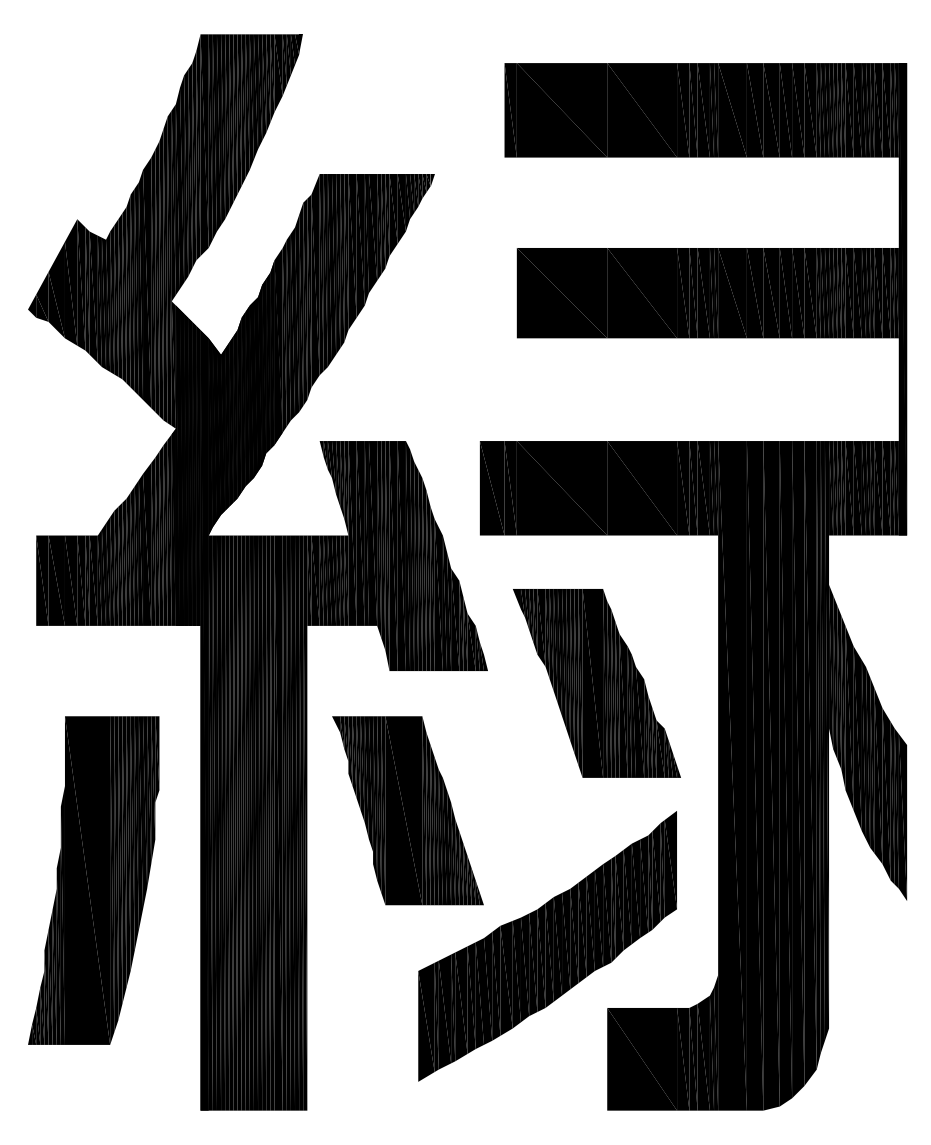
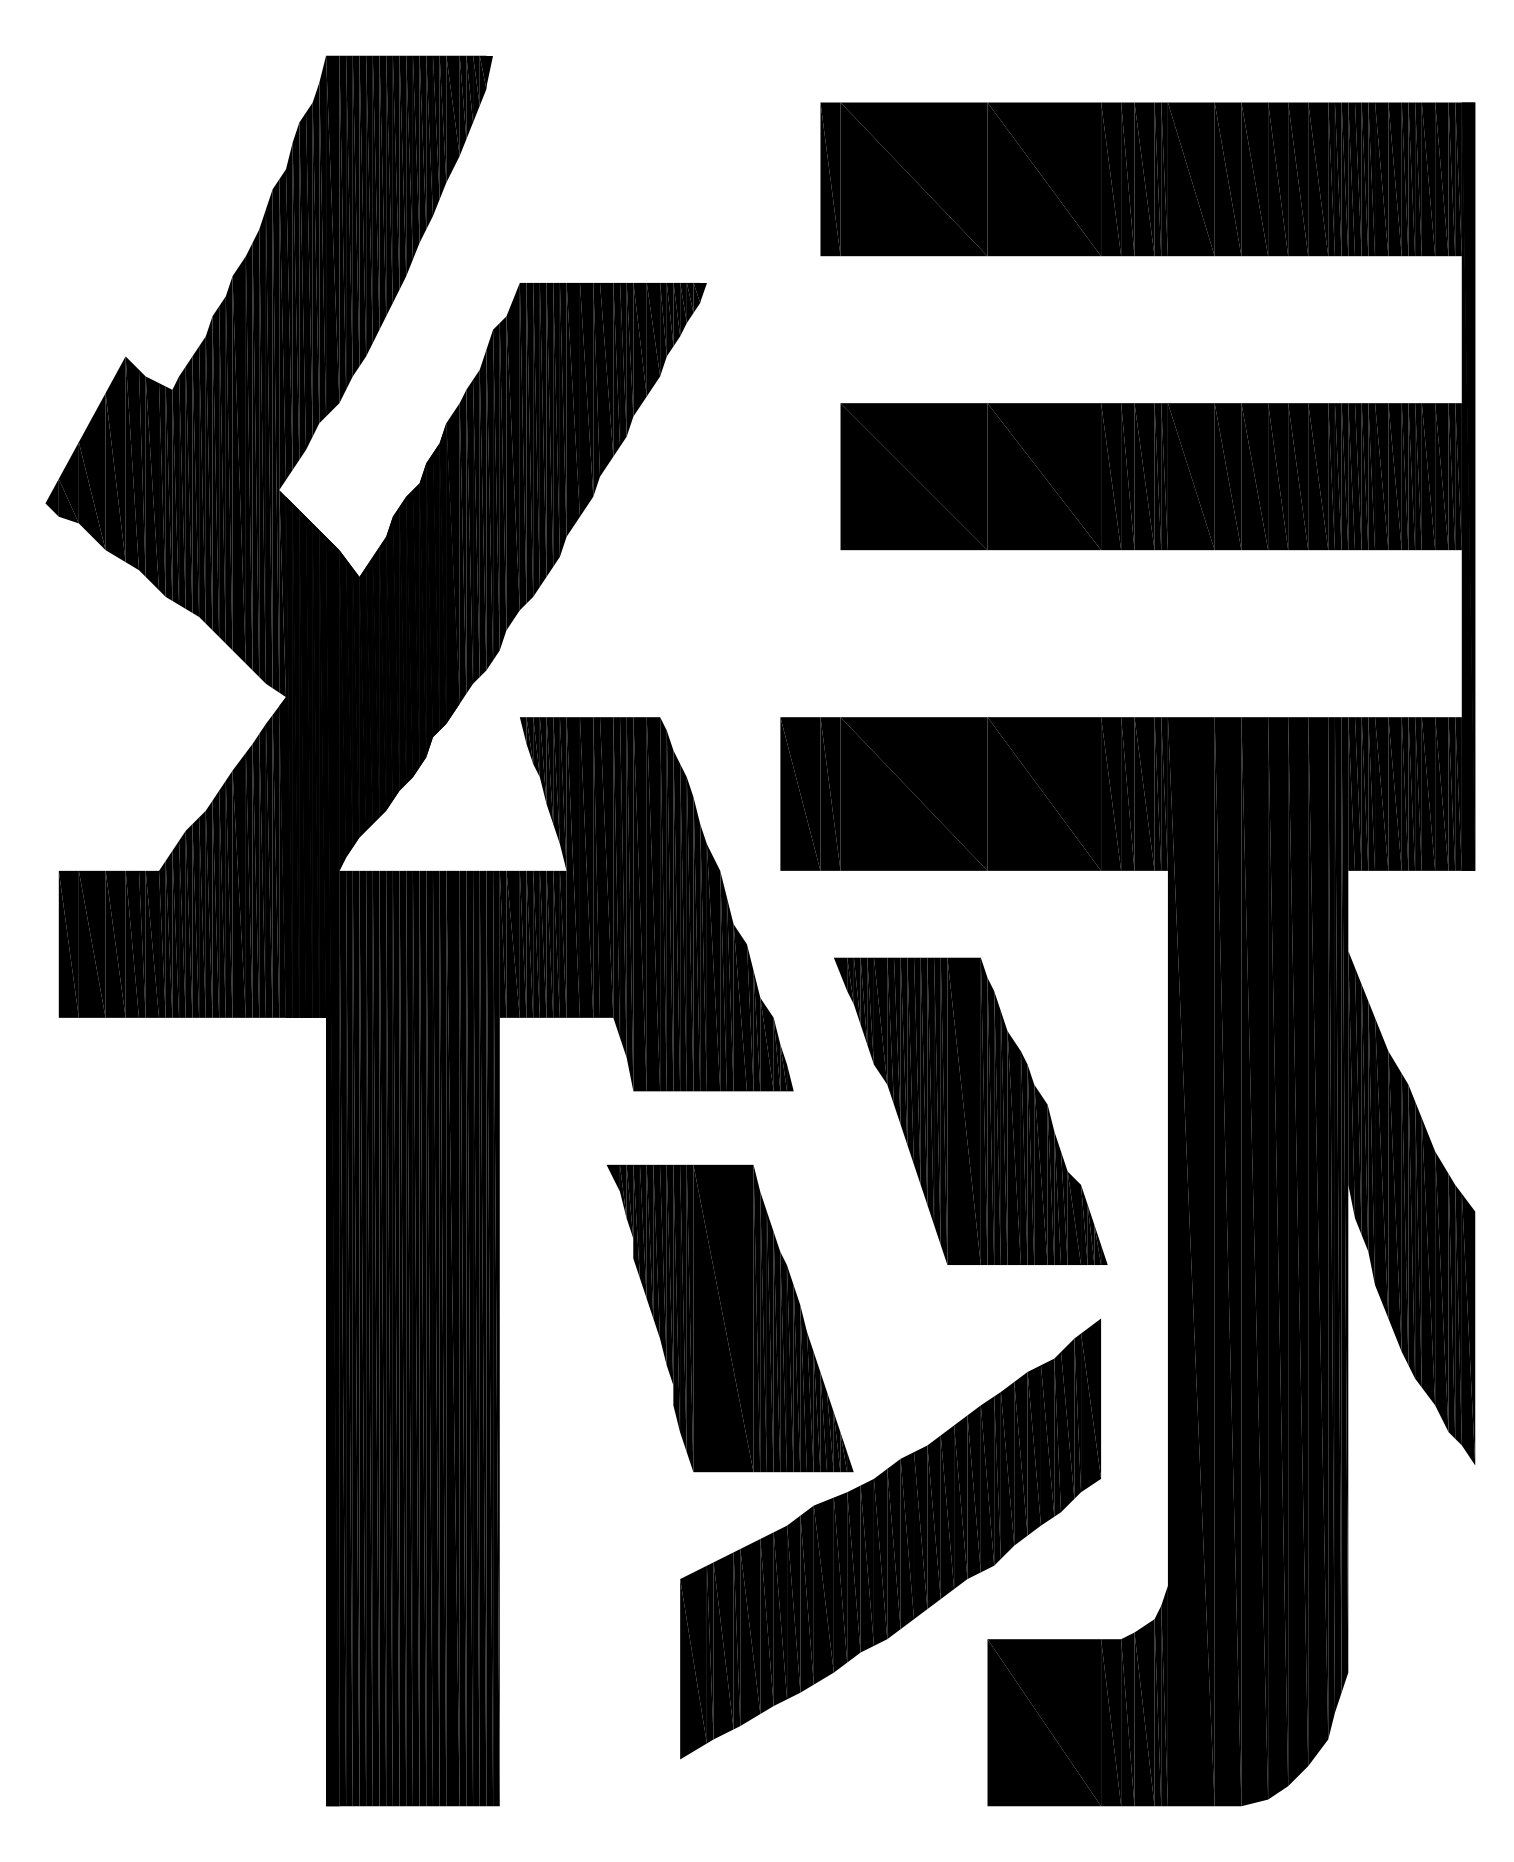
part: (407, 810) -> (729, 1318), moved
part: (93, 880) -> (151, 1431), removed

